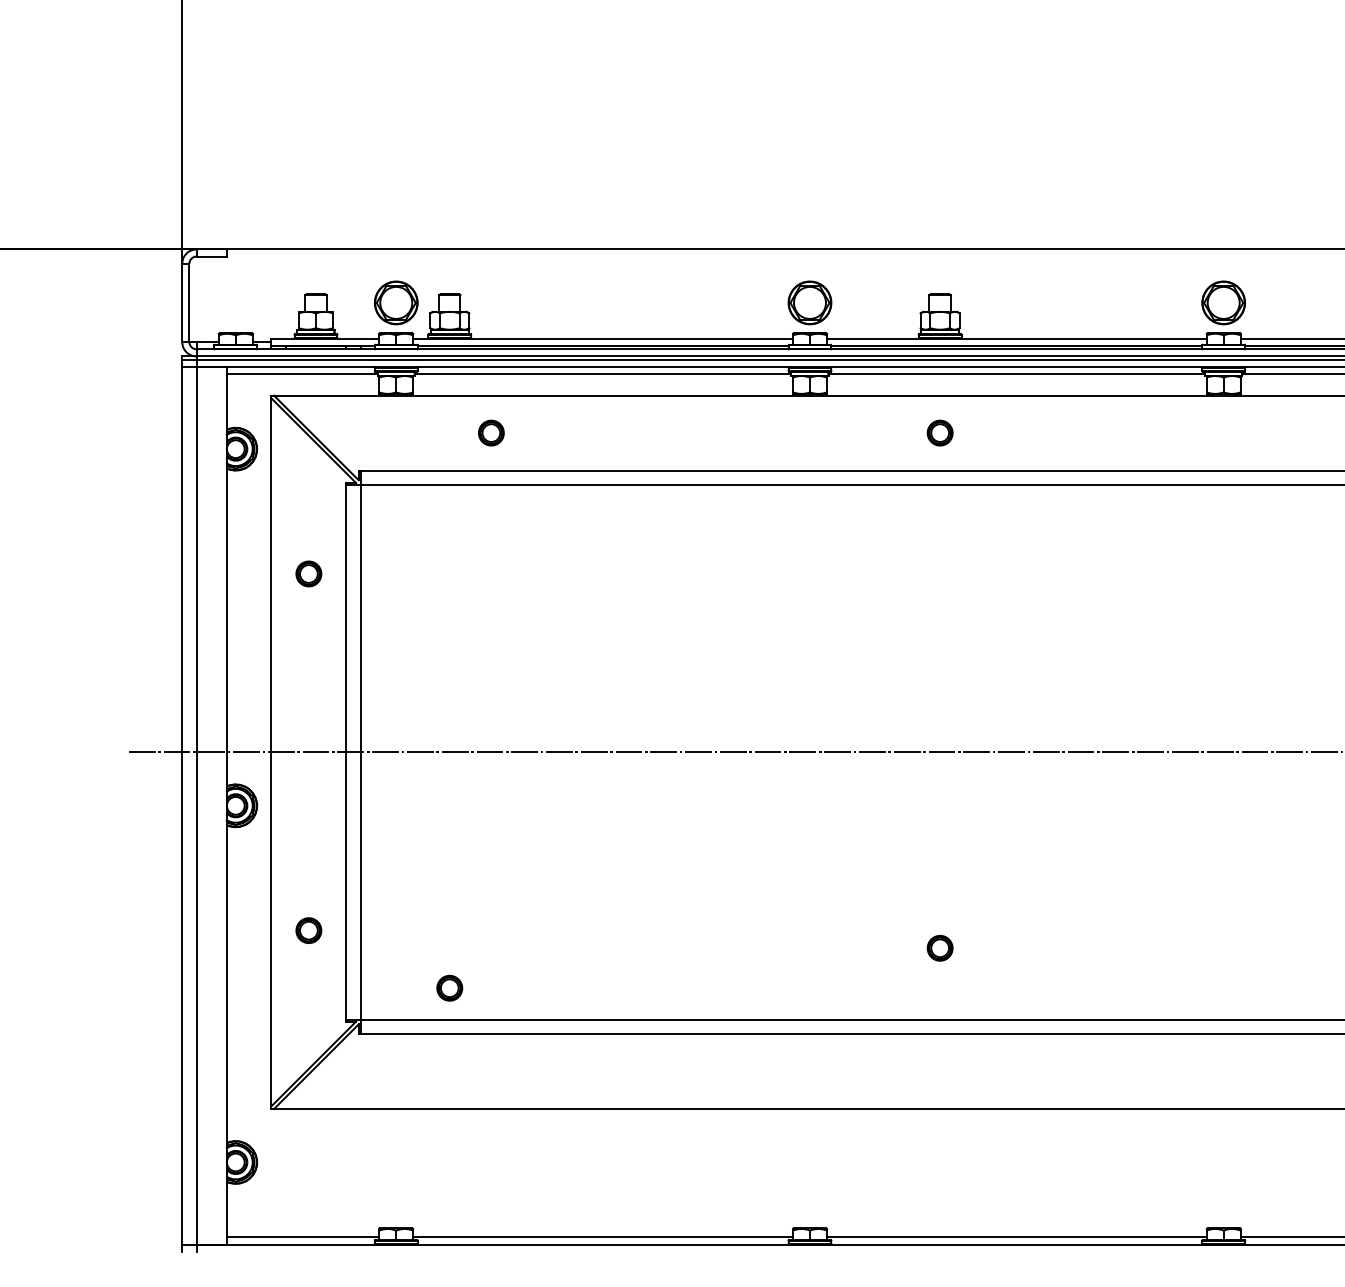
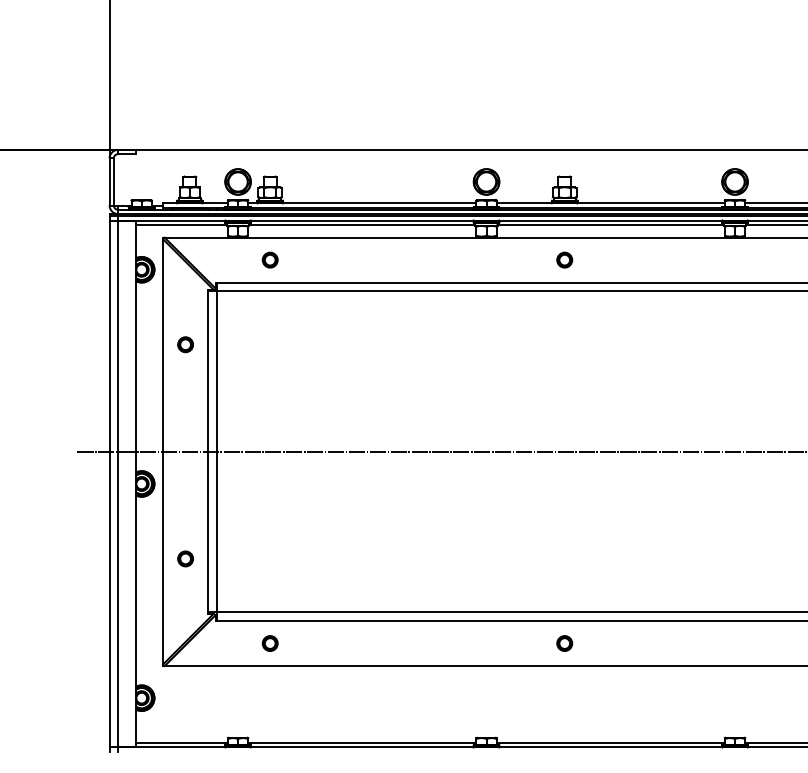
part: (490, 432) -> (269, 259), moved
part: (939, 948) -> (564, 643), moved
part: (448, 988) -> (269, 643), moved

